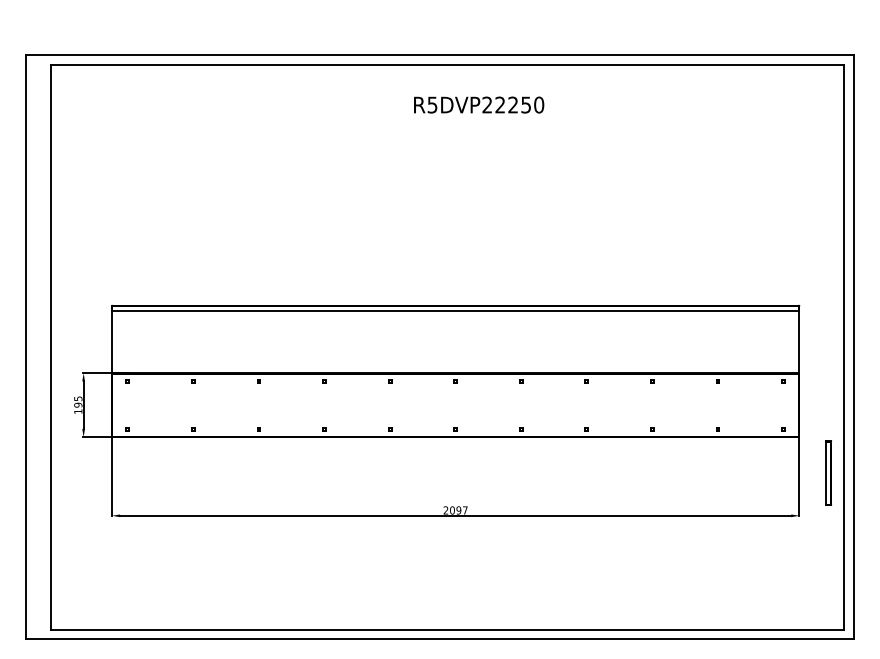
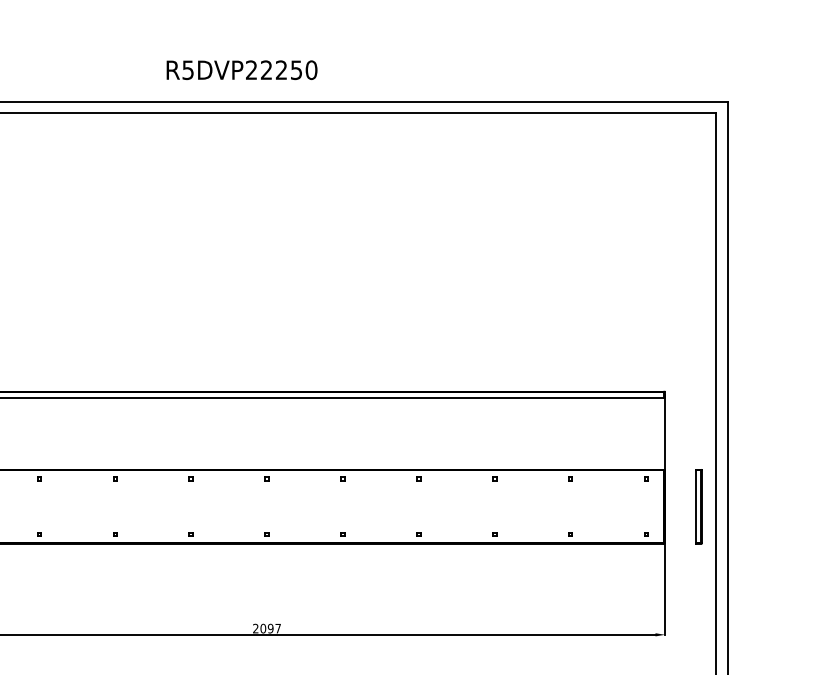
text: (479, 104) -> (242, 69), moved
part: (828, 472) -> (698, 505), moved

